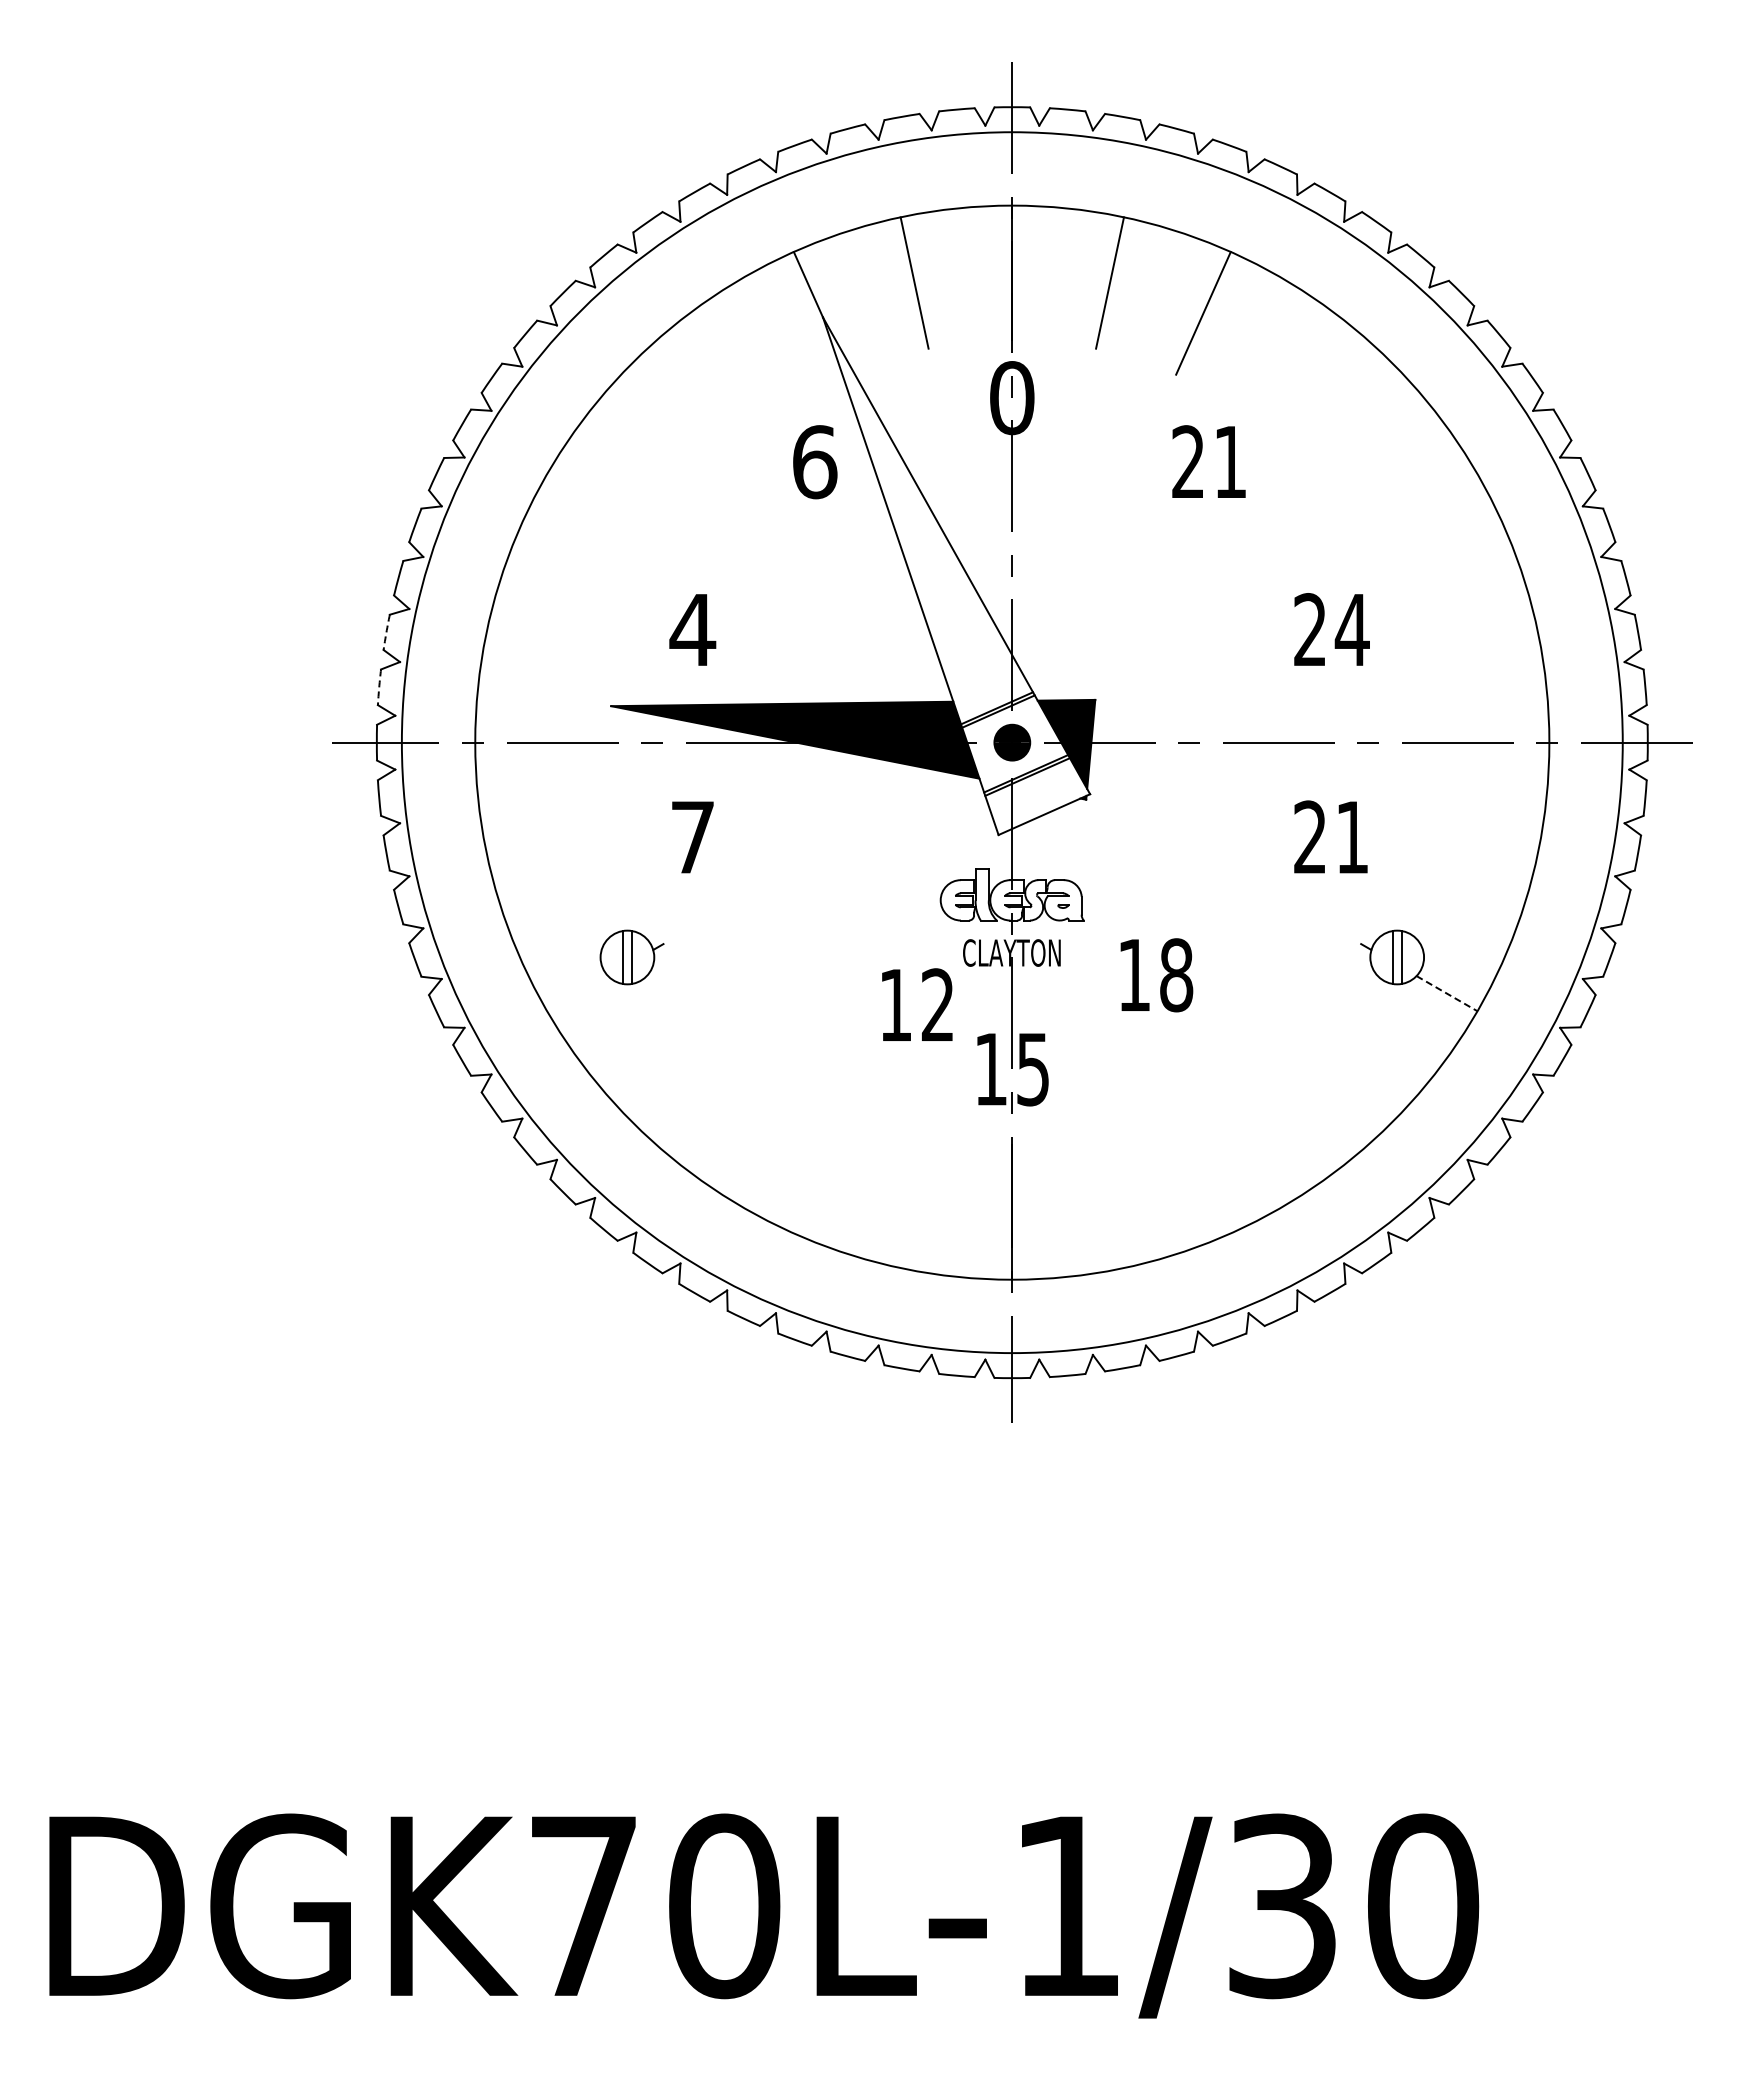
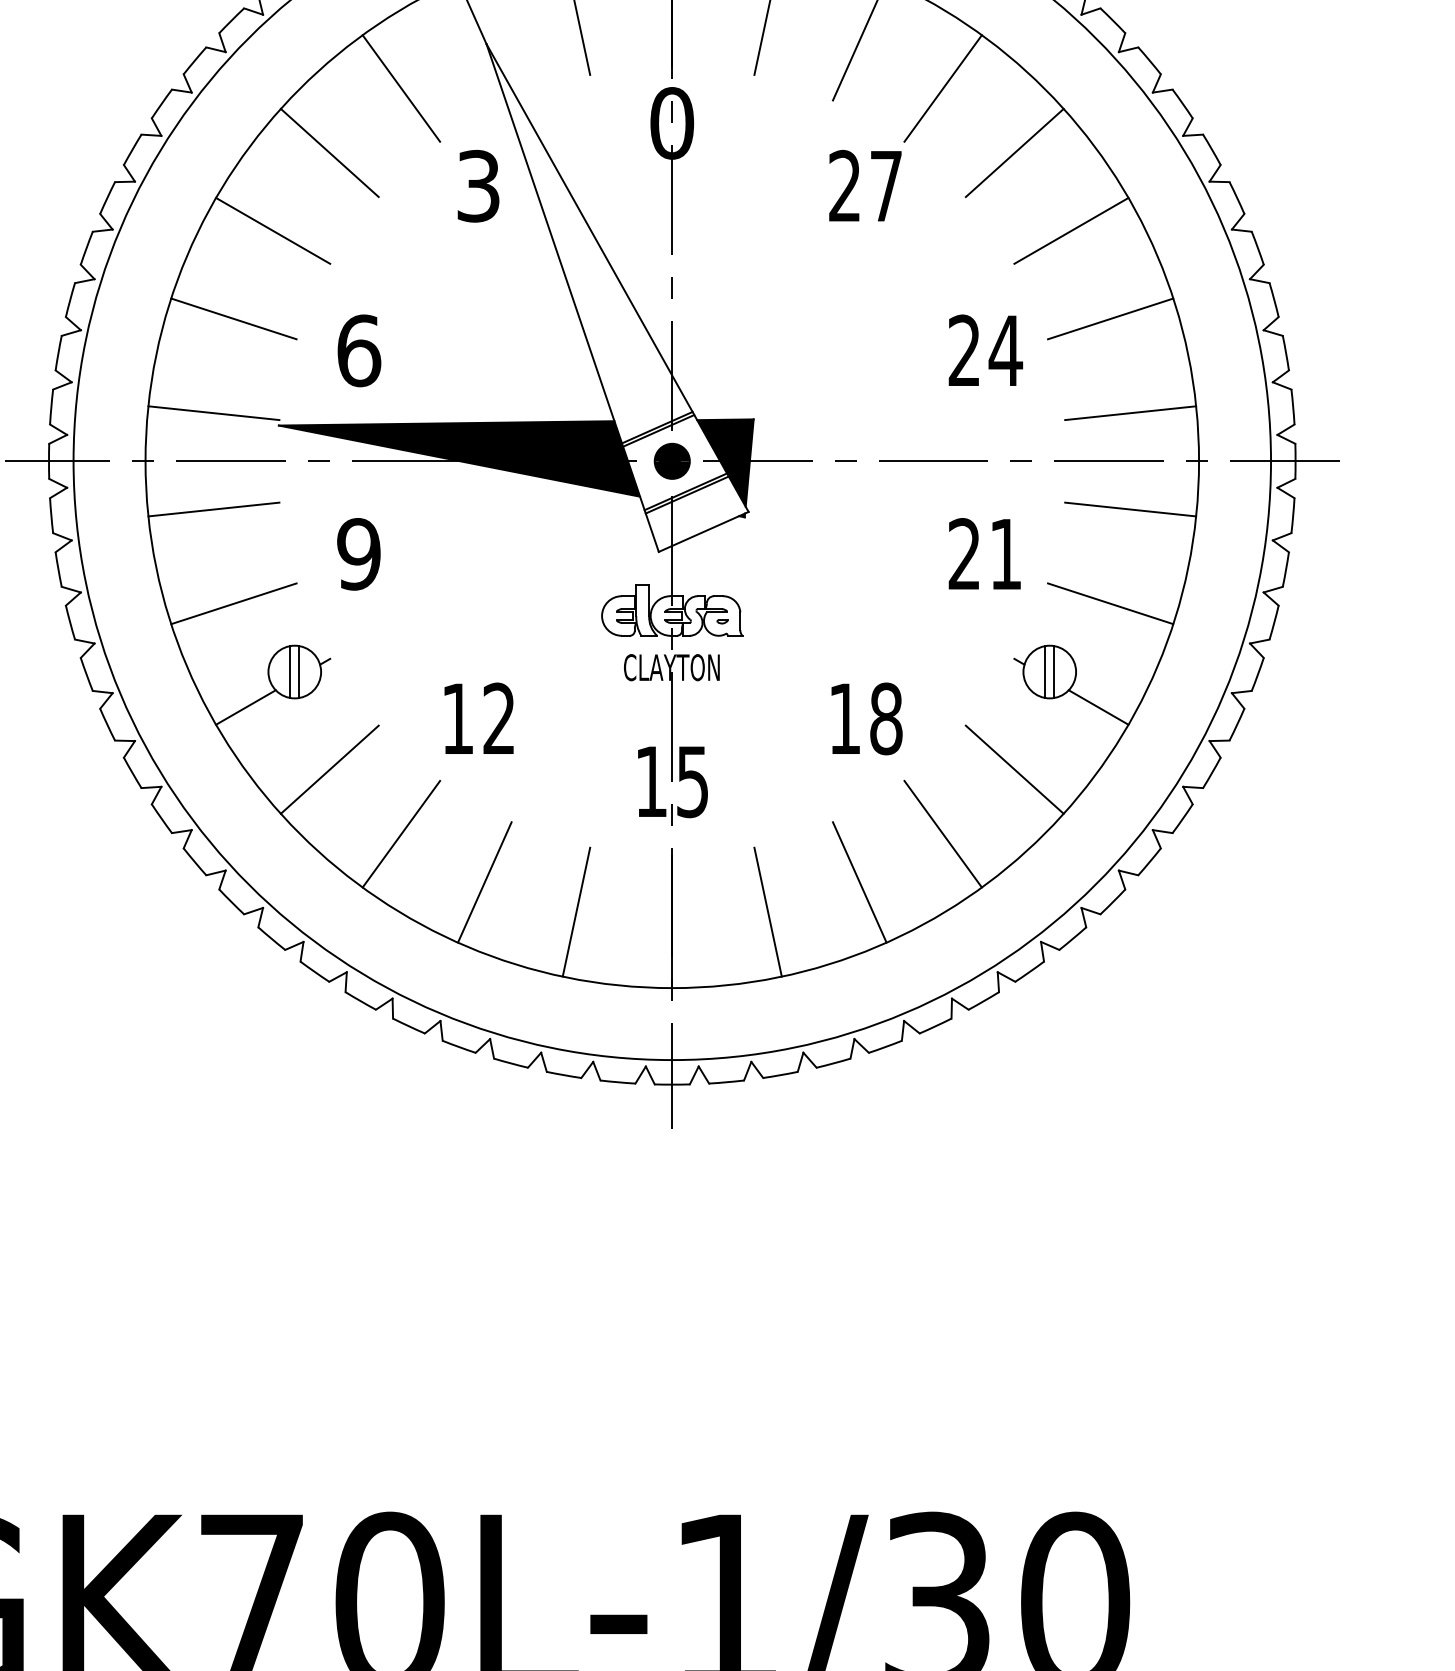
line: (735, 362) -> (400, 88), added
line: (1288, 362) -> (943, 88), added
line: (663, 428) -> (330, 153), added
line: (1361, 428) -> (1014, 153), added
text: (1230, 461) -> (886, 185), 21 -> 27
text: (815, 462) -> (479, 186), 6 -> 3
line: (605, 507) -> (273, 230), added
line: (1419, 507) -> (1071, 230), added
line: (565, 597) -> (234, 318), added
line: (1459, 597) -> (1110, 318), added
text: (692, 630) -> (358, 351), 4 -> 6
arc: (386, 632) -> (58, 353), dashed -> solid
arc: (379, 687) -> (51, 407), dashed -> solid
line: (544, 693) -> (213, 413), added
line: (1479, 693) -> (1130, 413), added
line: (544, 791) -> (213, 509), added
line: (1479, 791) -> (1130, 509), added
text: (692, 837) -> (358, 554), 7 -> 9
line: (565, 887) -> (234, 603), added
line: (1459, 887) -> (1110, 603), added
text: (1156, 975) -> (866, 719), moved
line: (577, 993) -> (245, 707), added
line: (1447, 993) -> (1099, 707), dashed -> solid
text: (917, 1004) -> (479, 718), moved
line: (663, 1057) -> (330, 770), added
line: (1361, 1057) -> (1014, 770), added
line: (735, 1122) -> (400, 833), added
line: (1288, 1122) -> (943, 833), added
line: (820, 1171) -> (484, 881), added
line: (1203, 1171) -> (859, 881), added
line: (914, 1201) -> (576, 911), added
line: (1109, 1201) -> (767, 911), added

